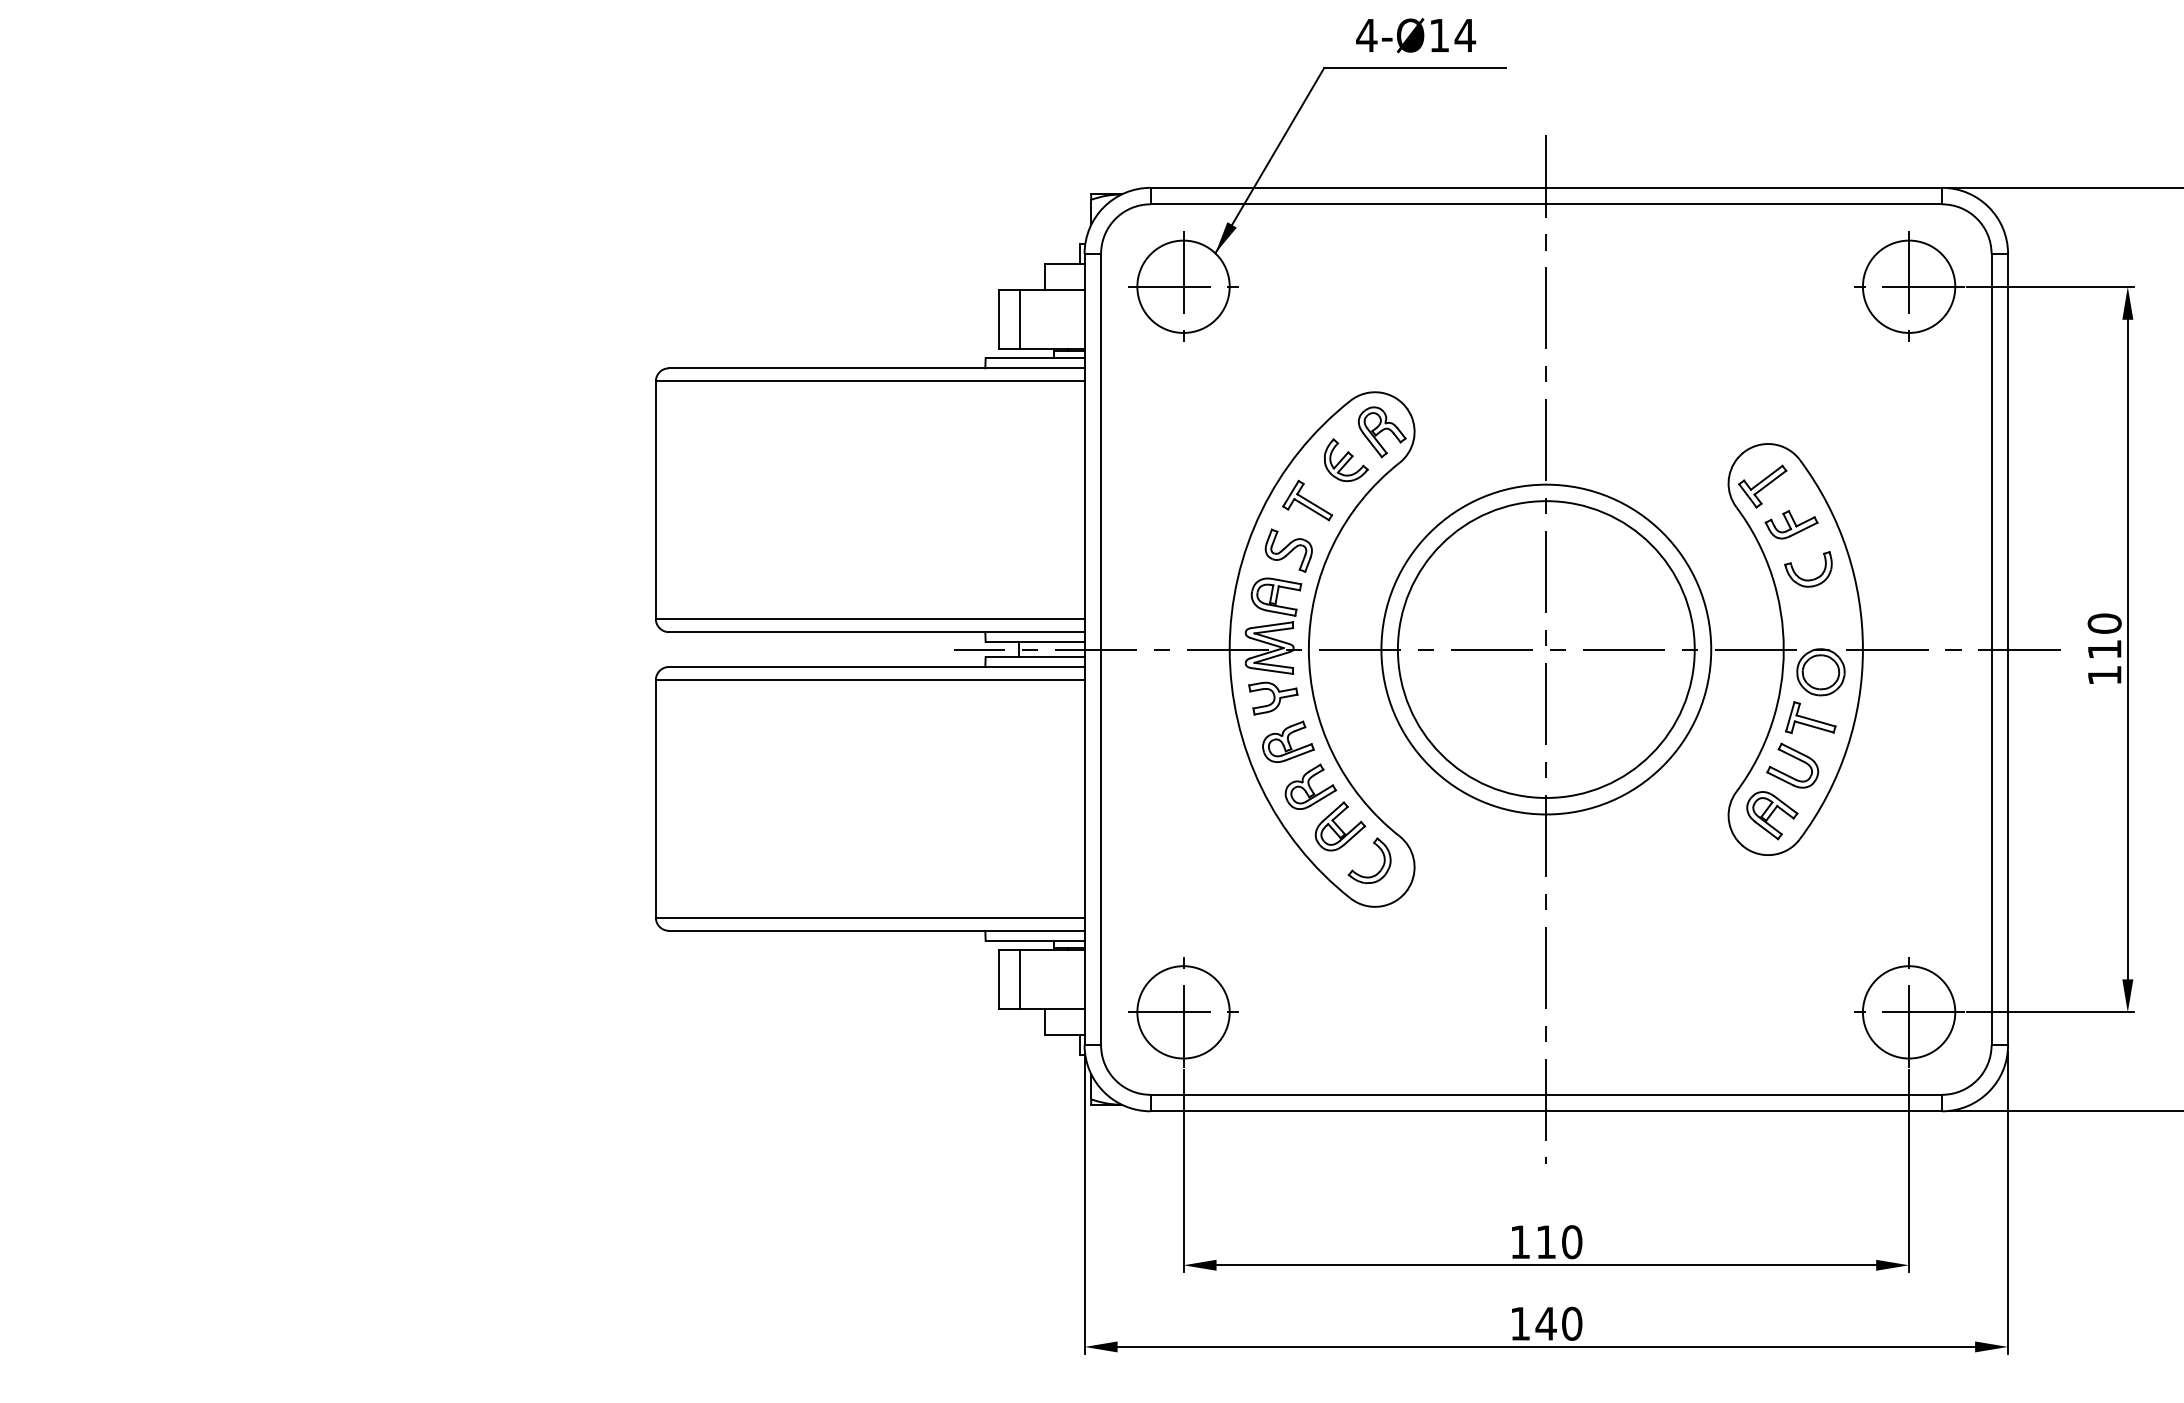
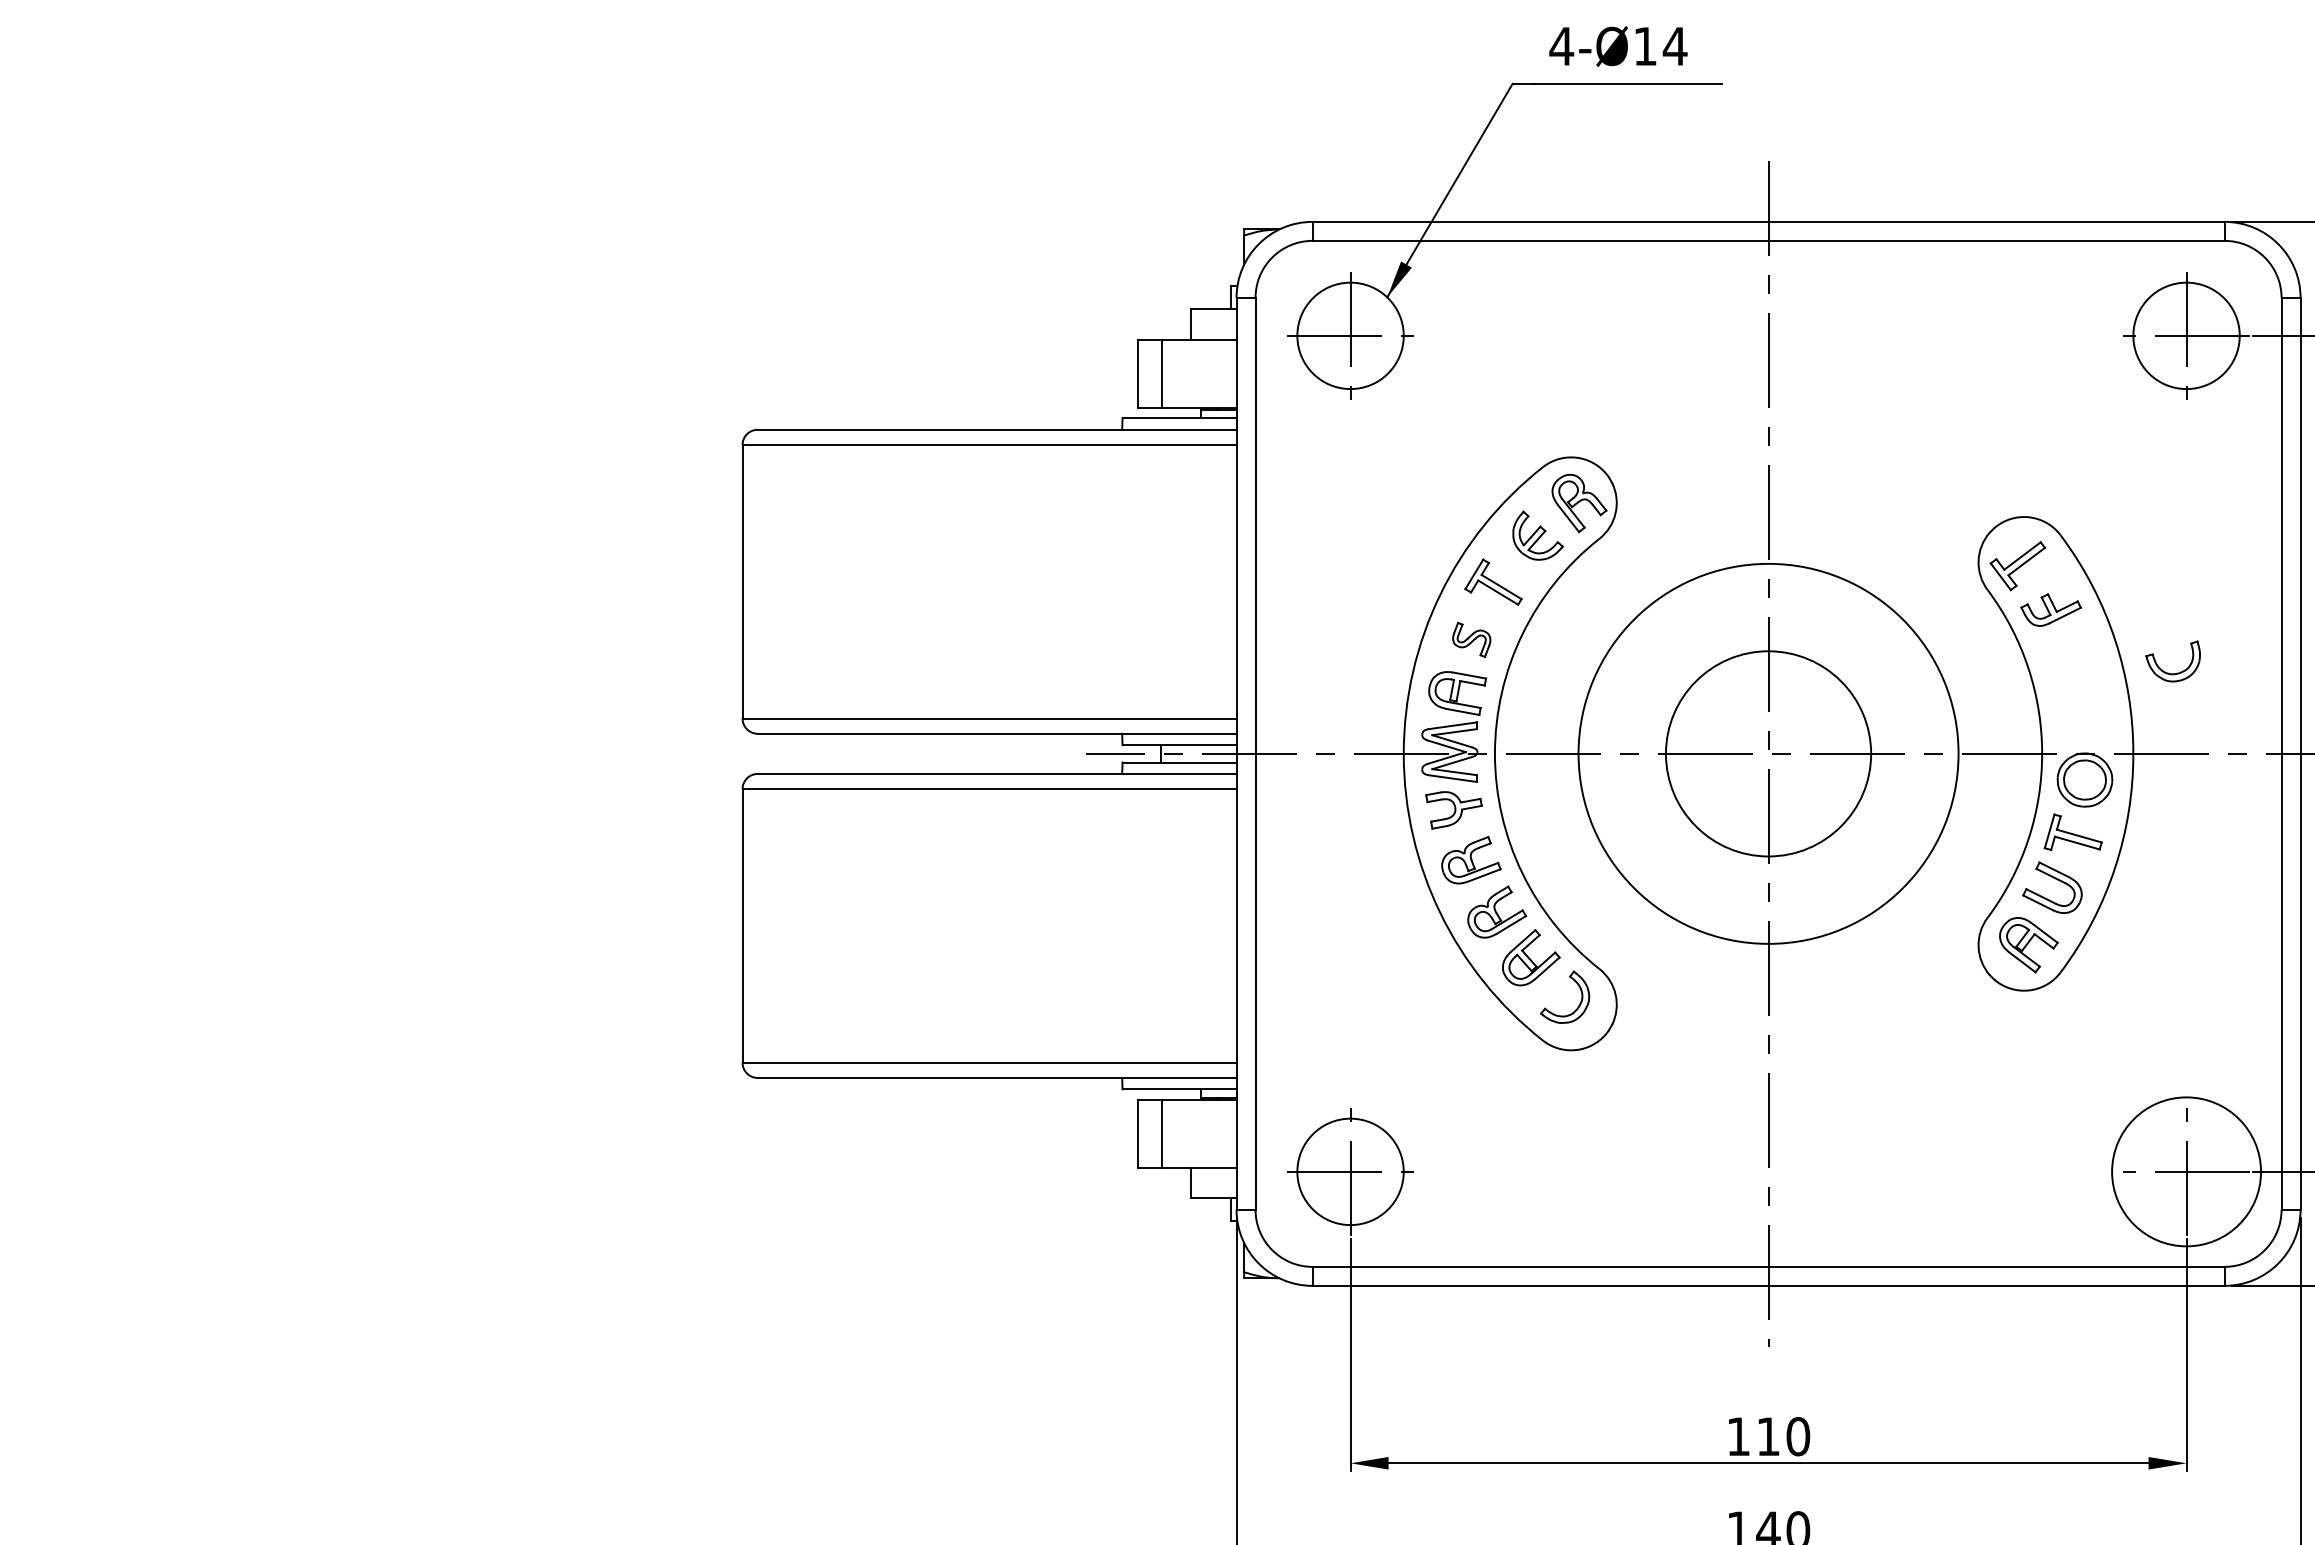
part: (1288, 550) -> (1471, 639), size x0.7
part: (1808, 579) -> (2173, 673), moved
circle: (1545, 649) -> (1767, 753), size x0.6
circle: (1908, 1012) -> (2185, 1172), size x1.4

